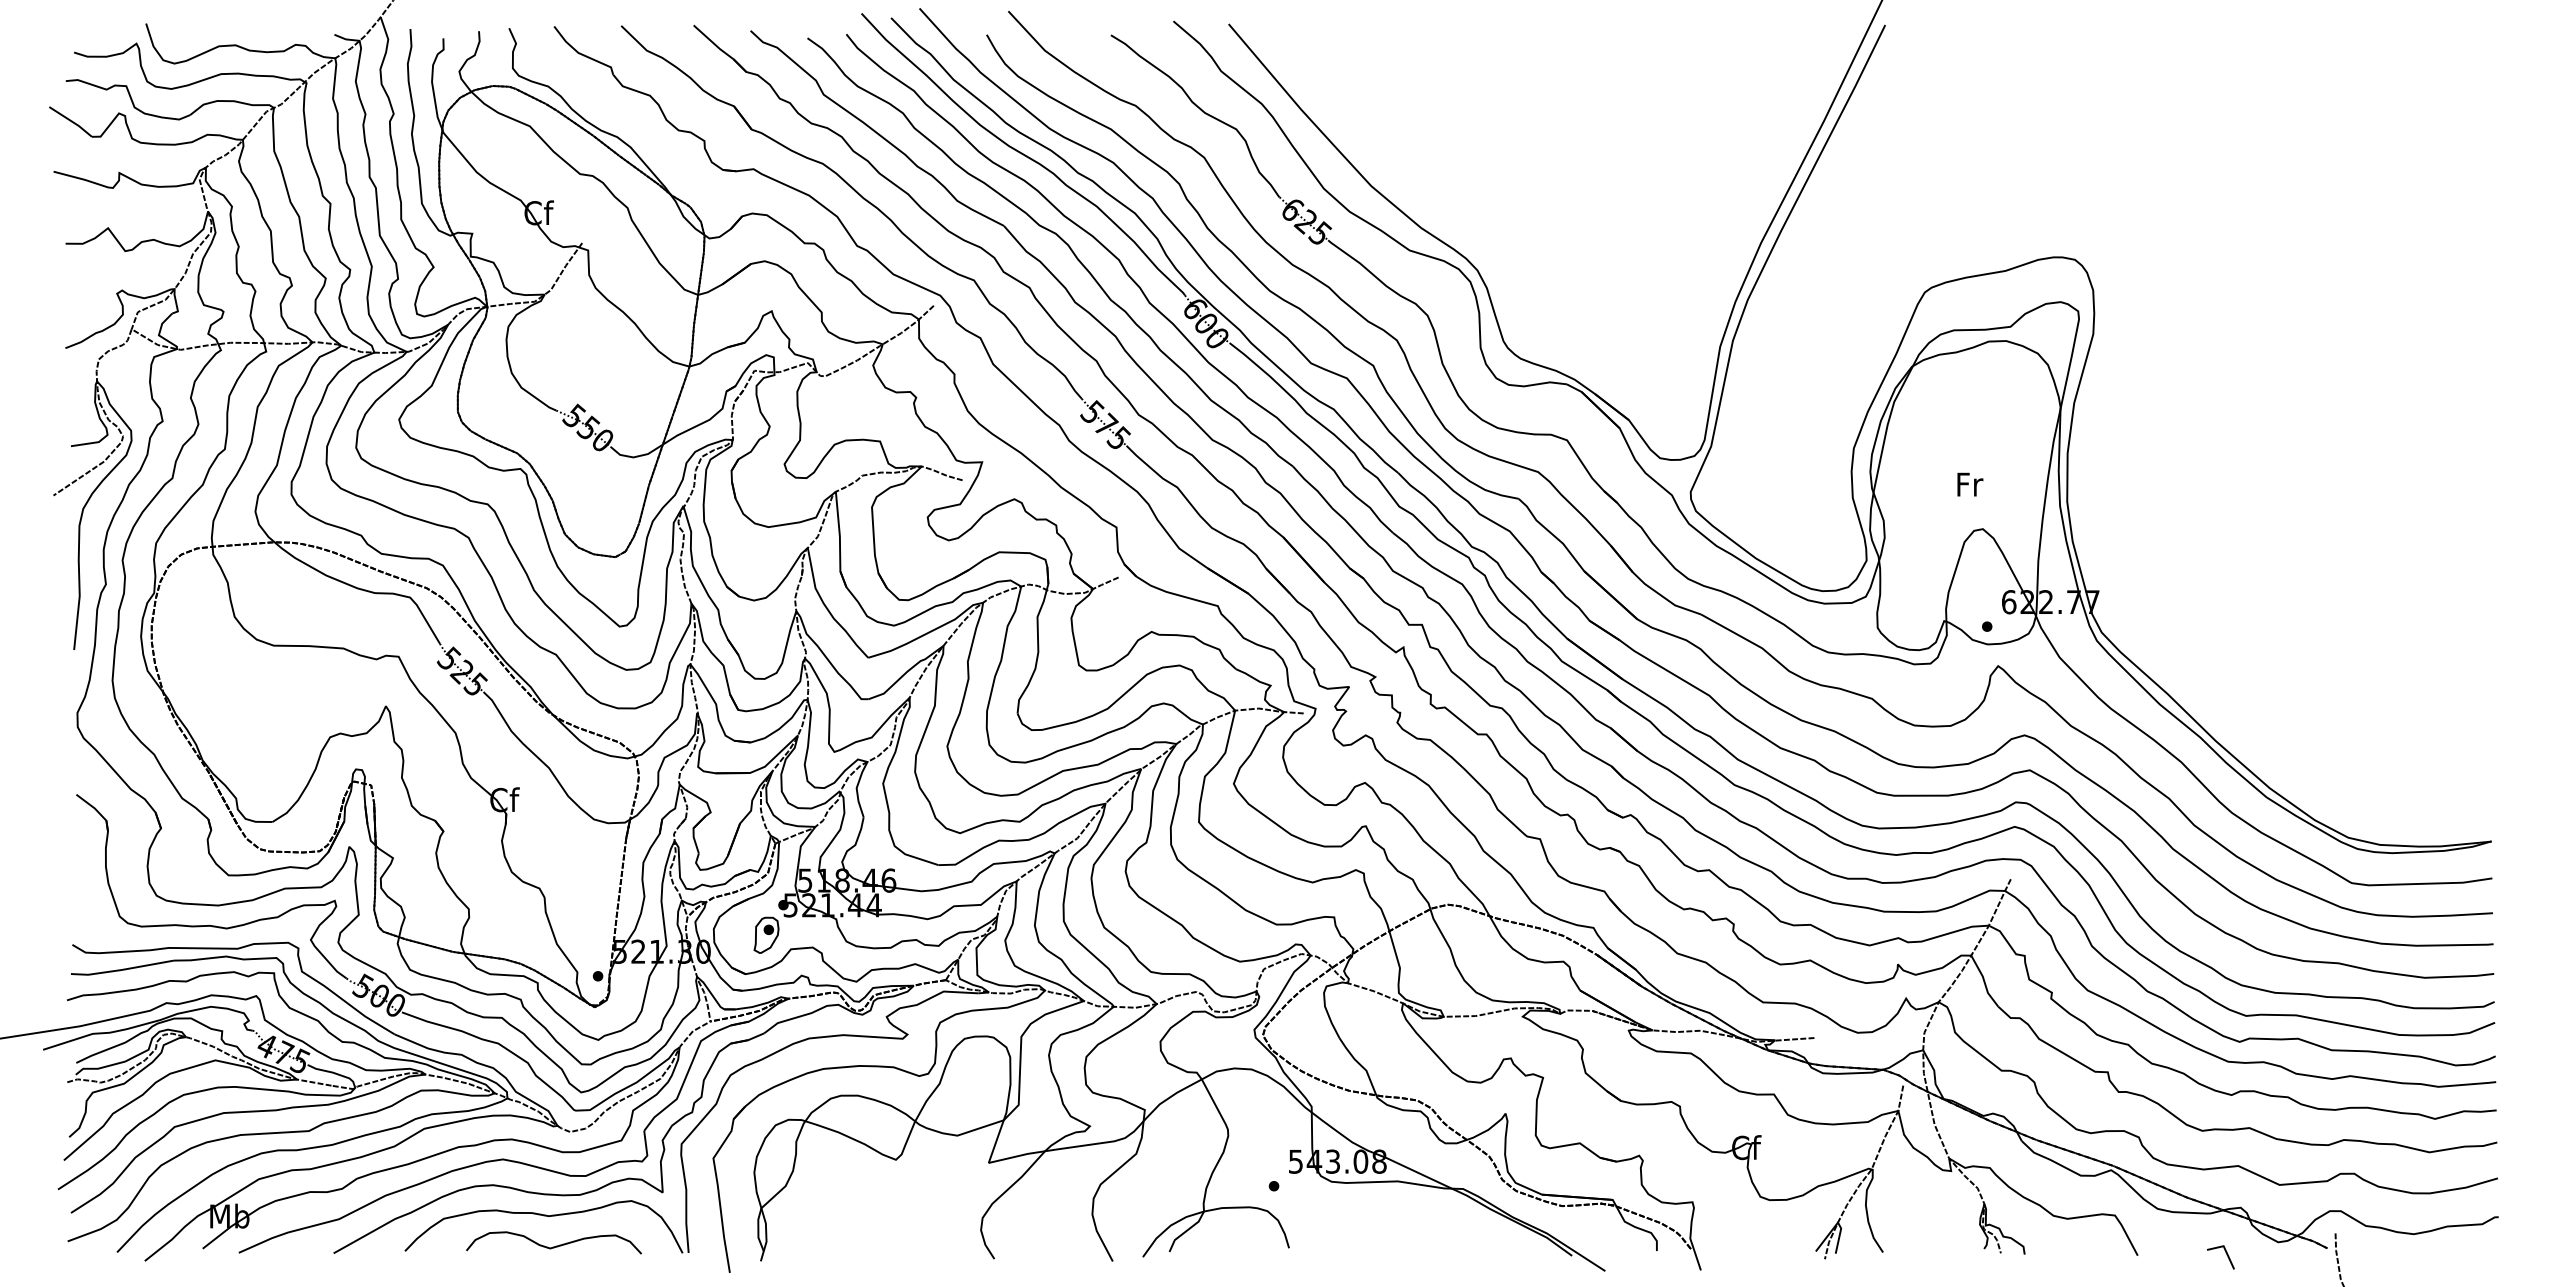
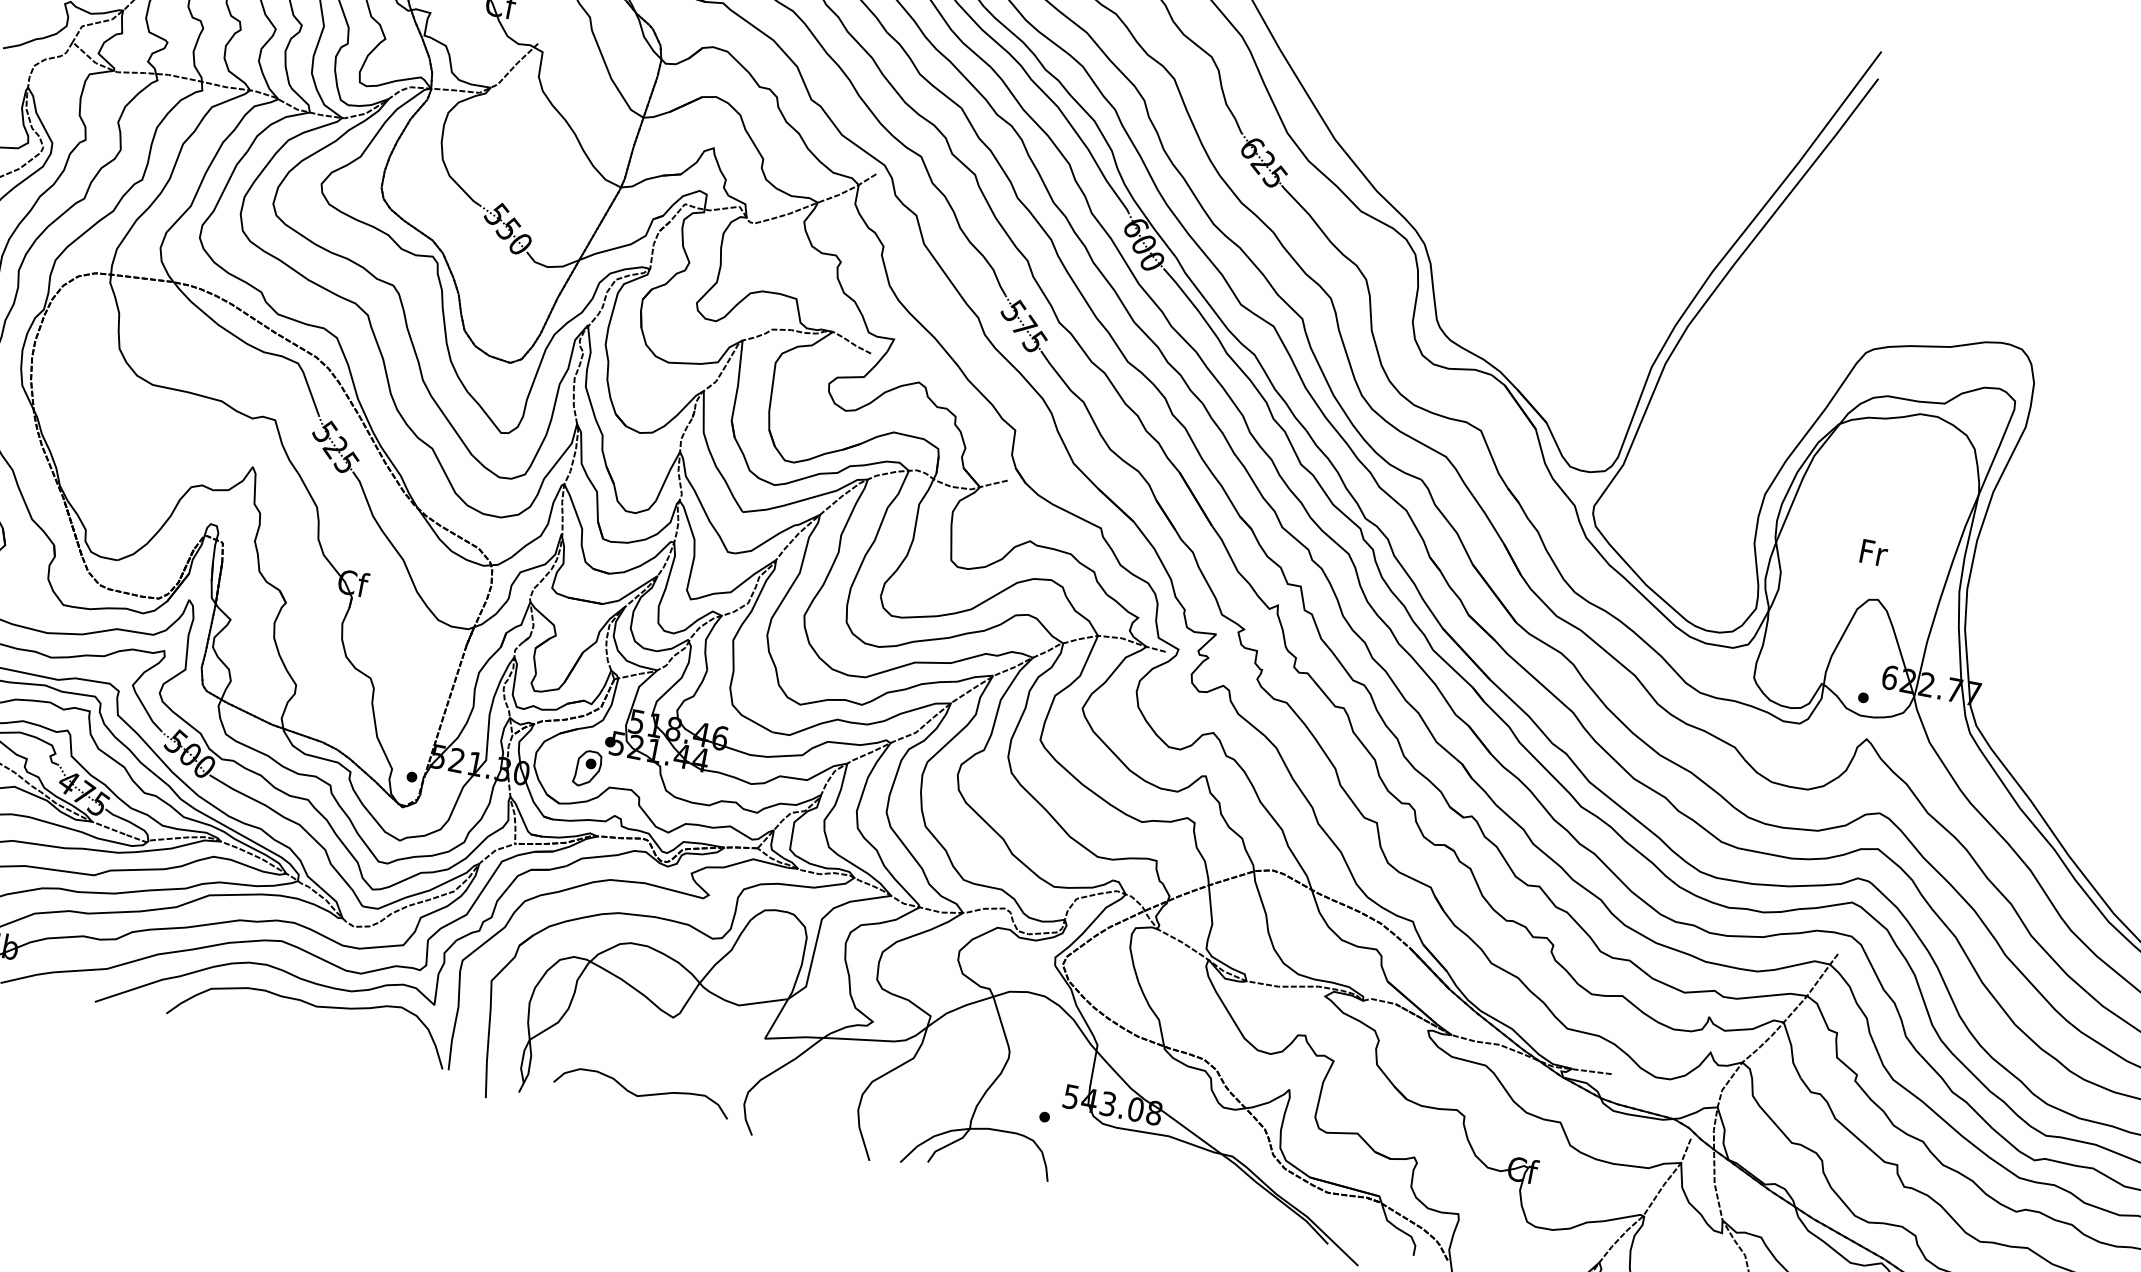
curve: (553, 1246) -> (641, 1094), moved

